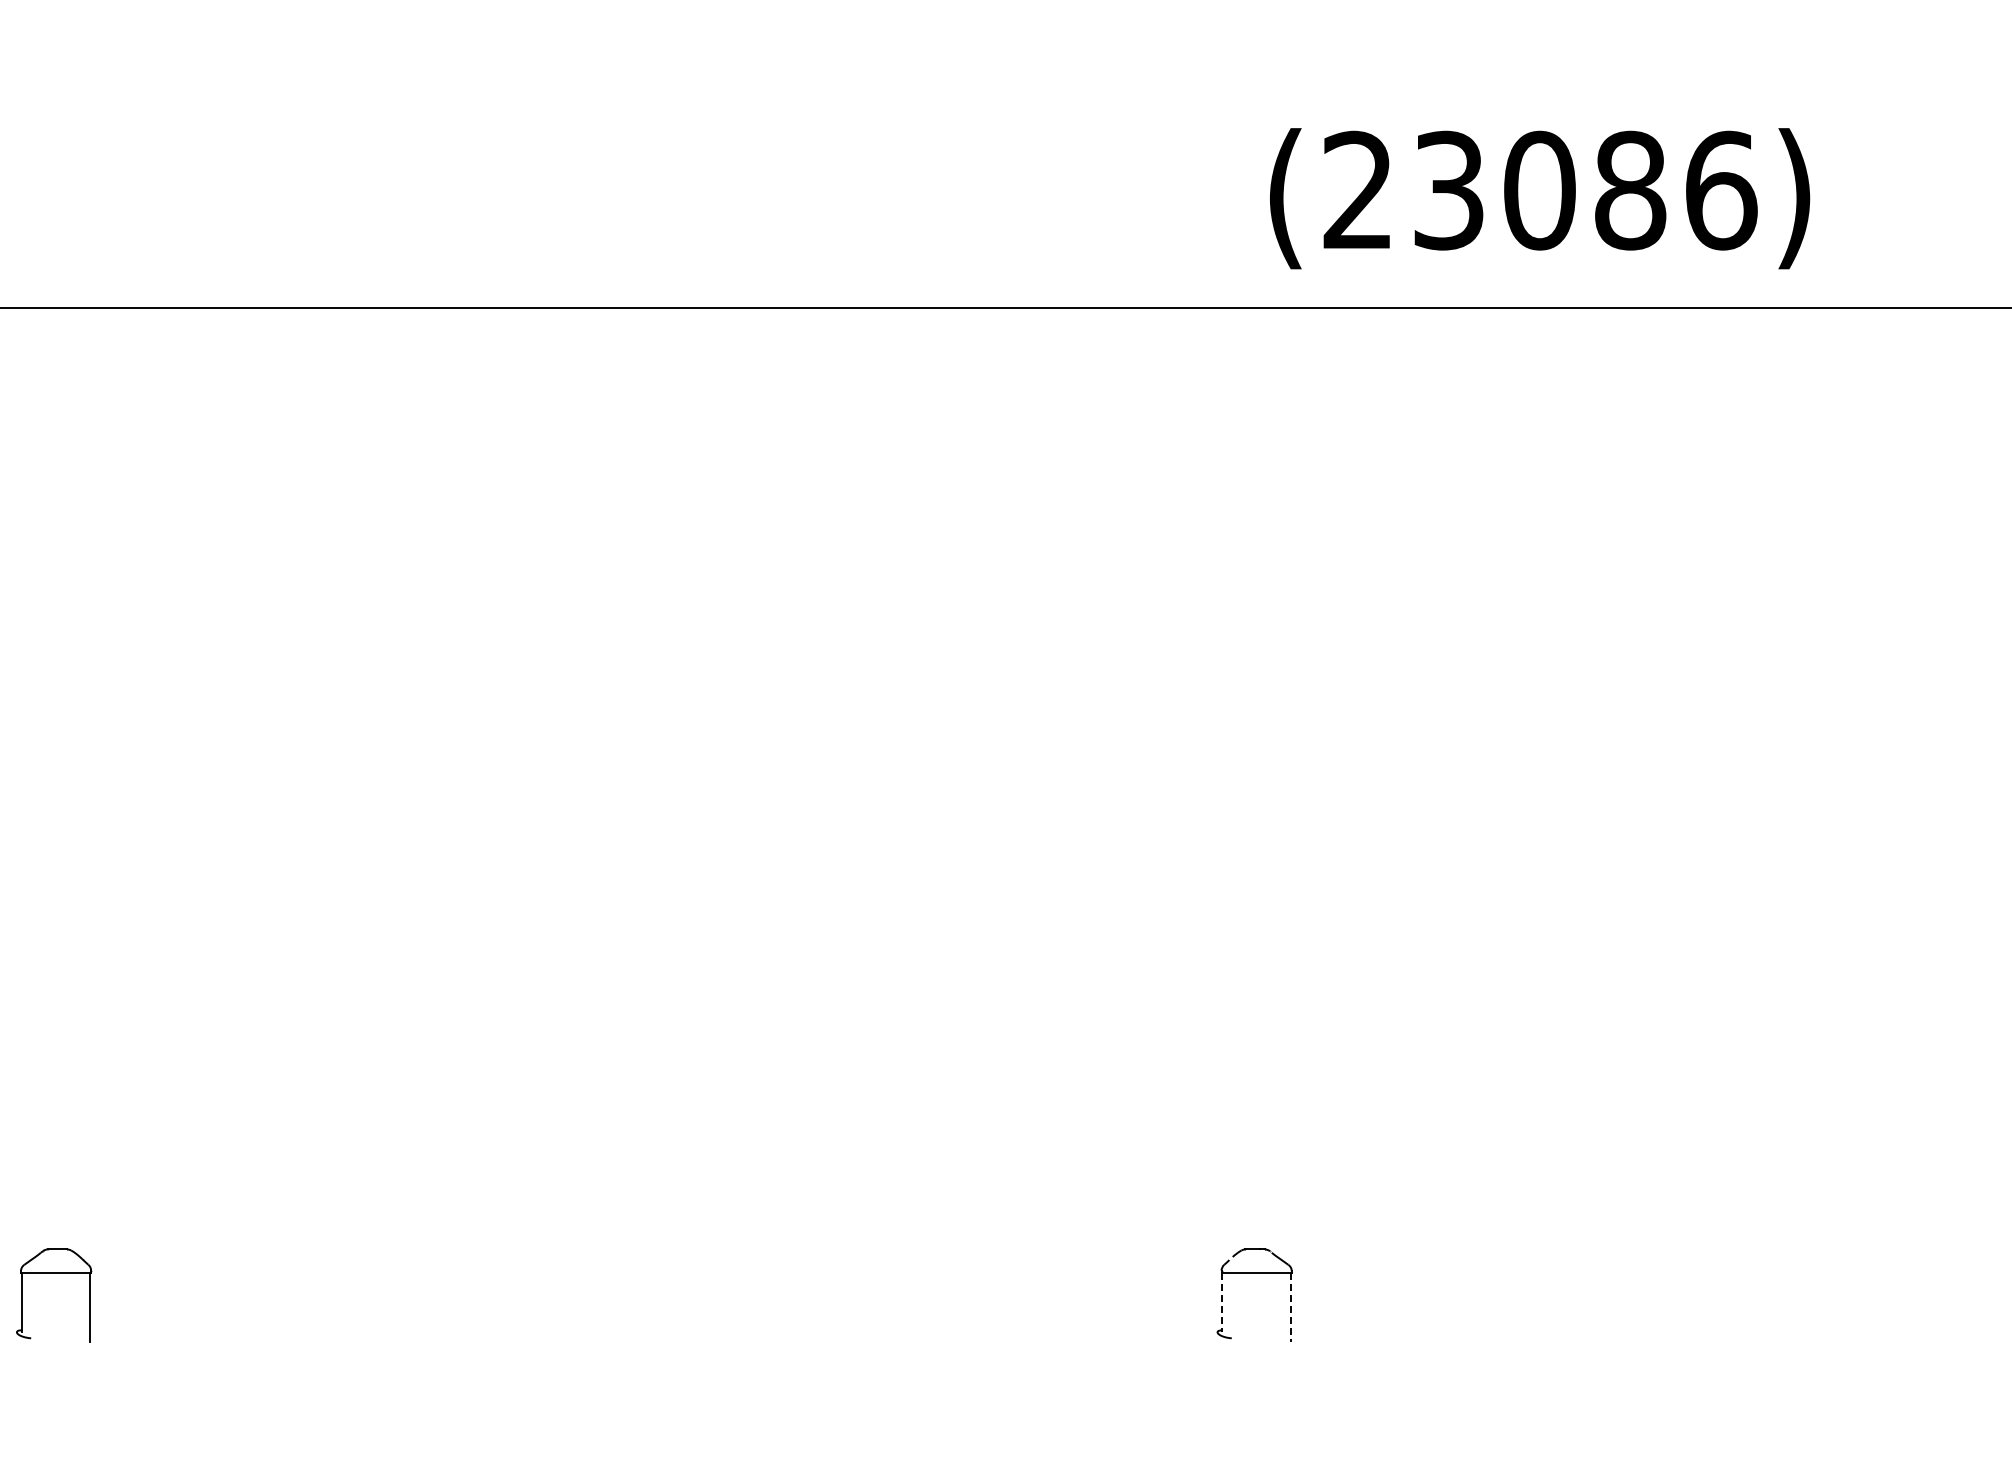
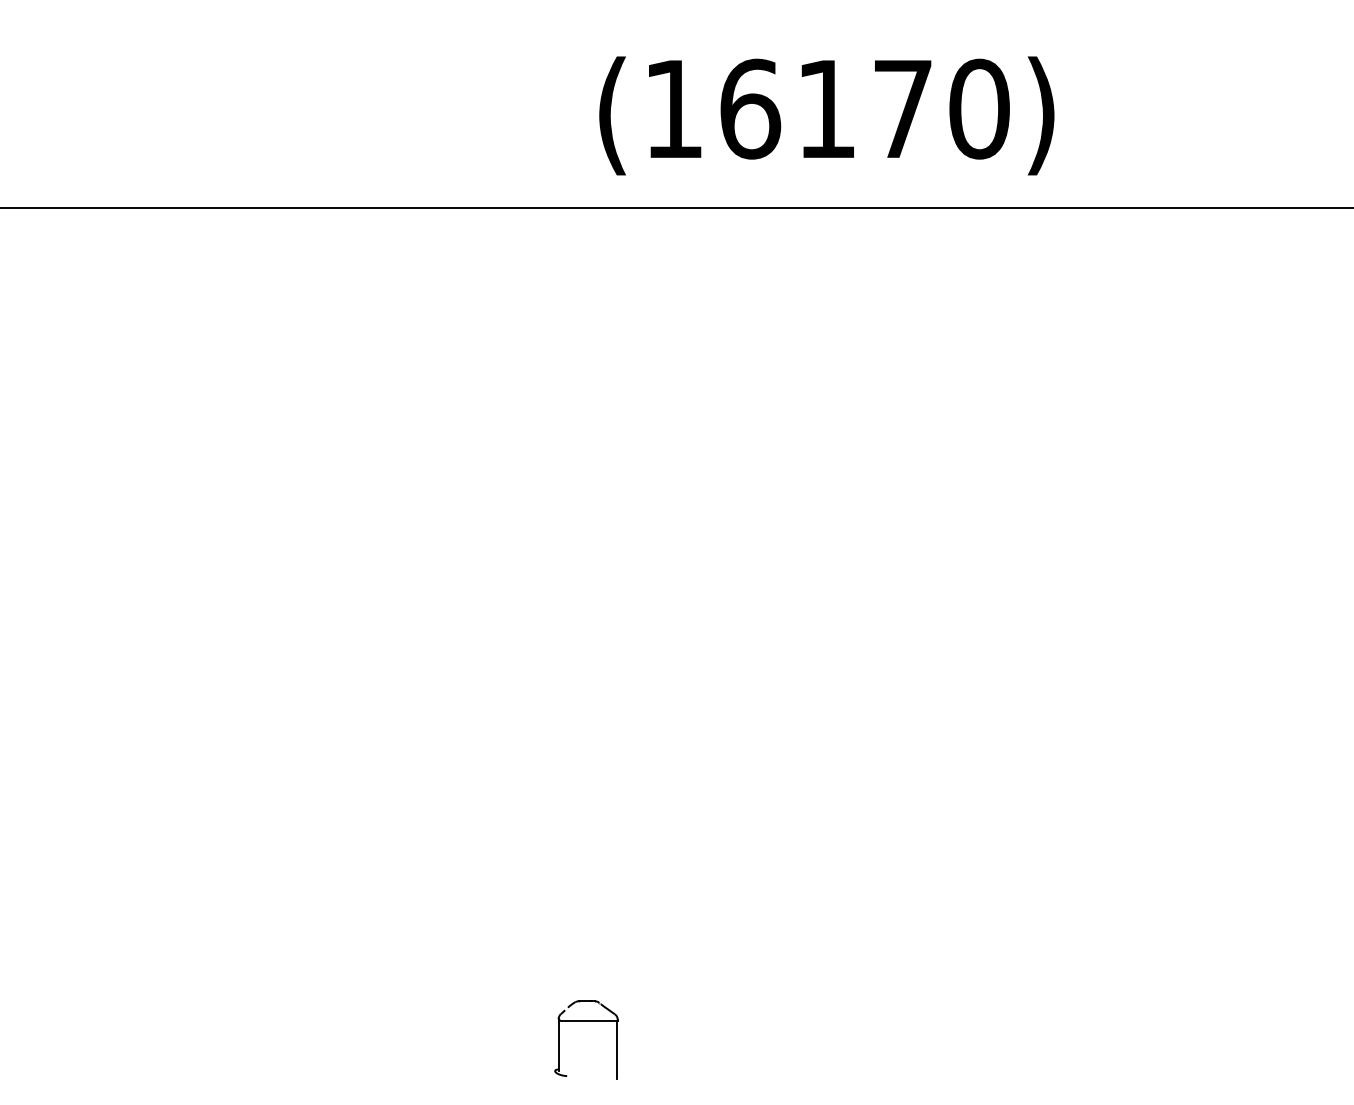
text: (1540, 190) -> (827, 109), (23086) -> (16170)
line: (1222, 1302) -> (559, 1045), dashed -> solid
line: (1290, 1307) -> (616, 1050), dashed -> solid

